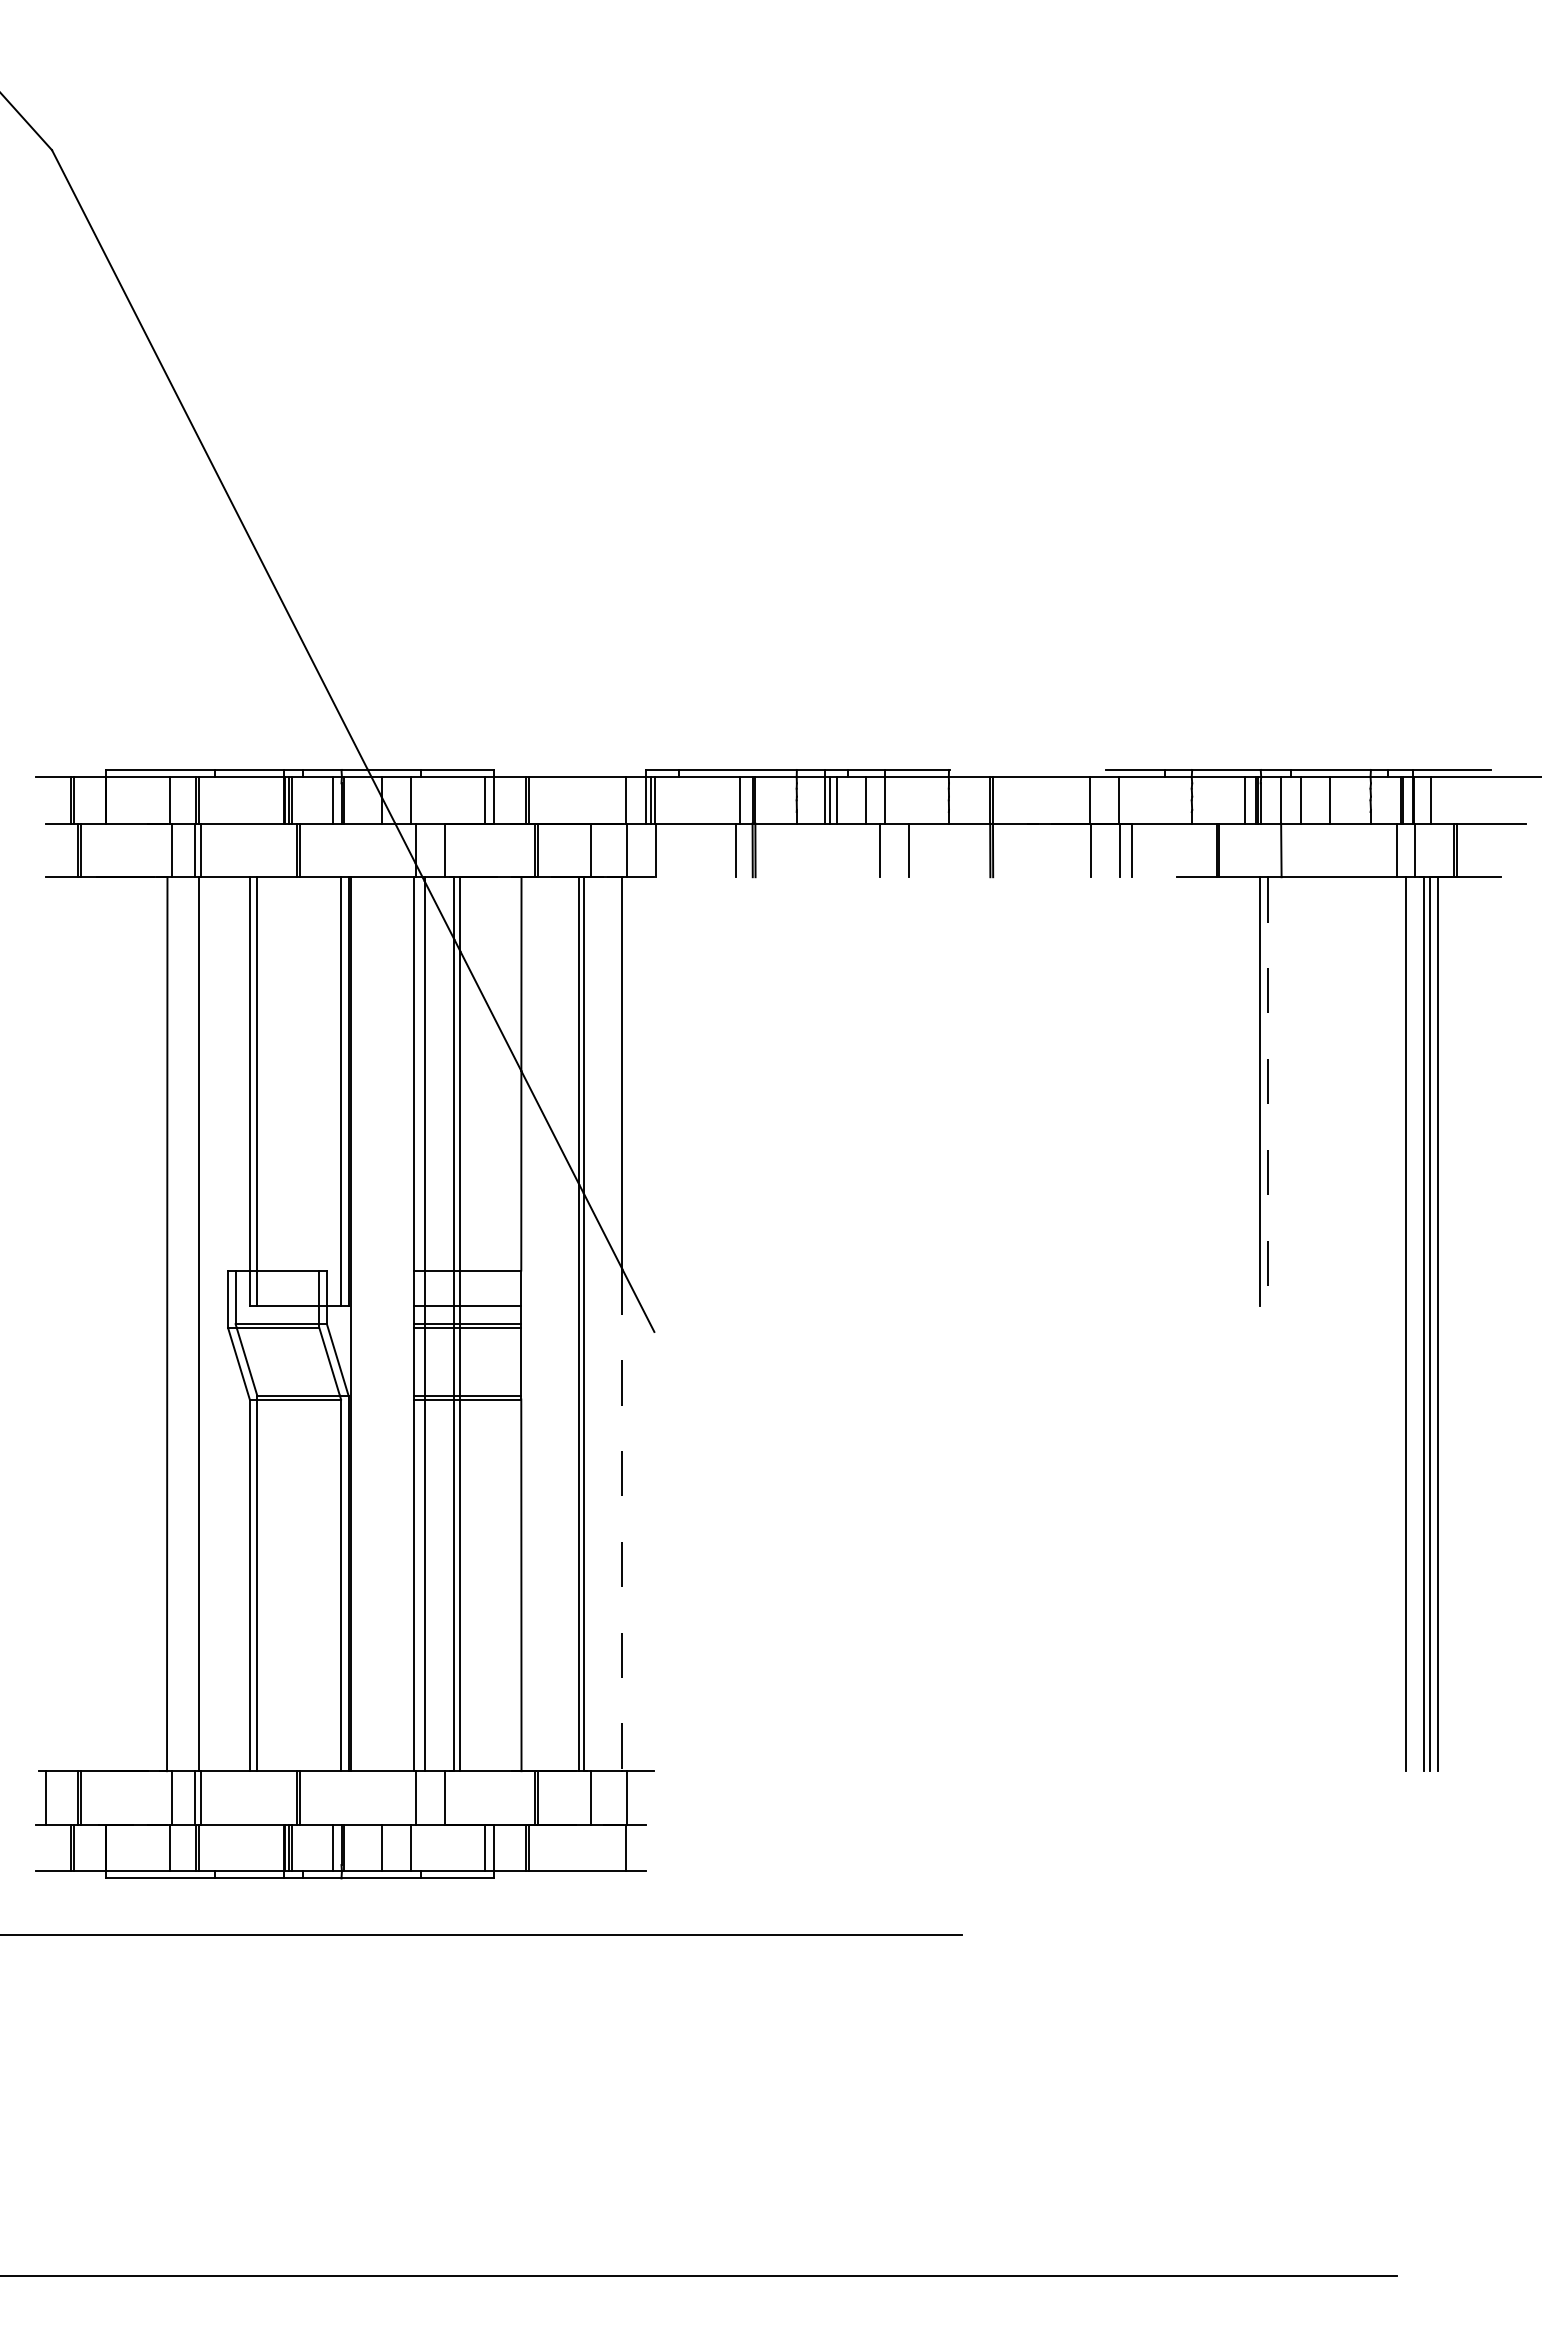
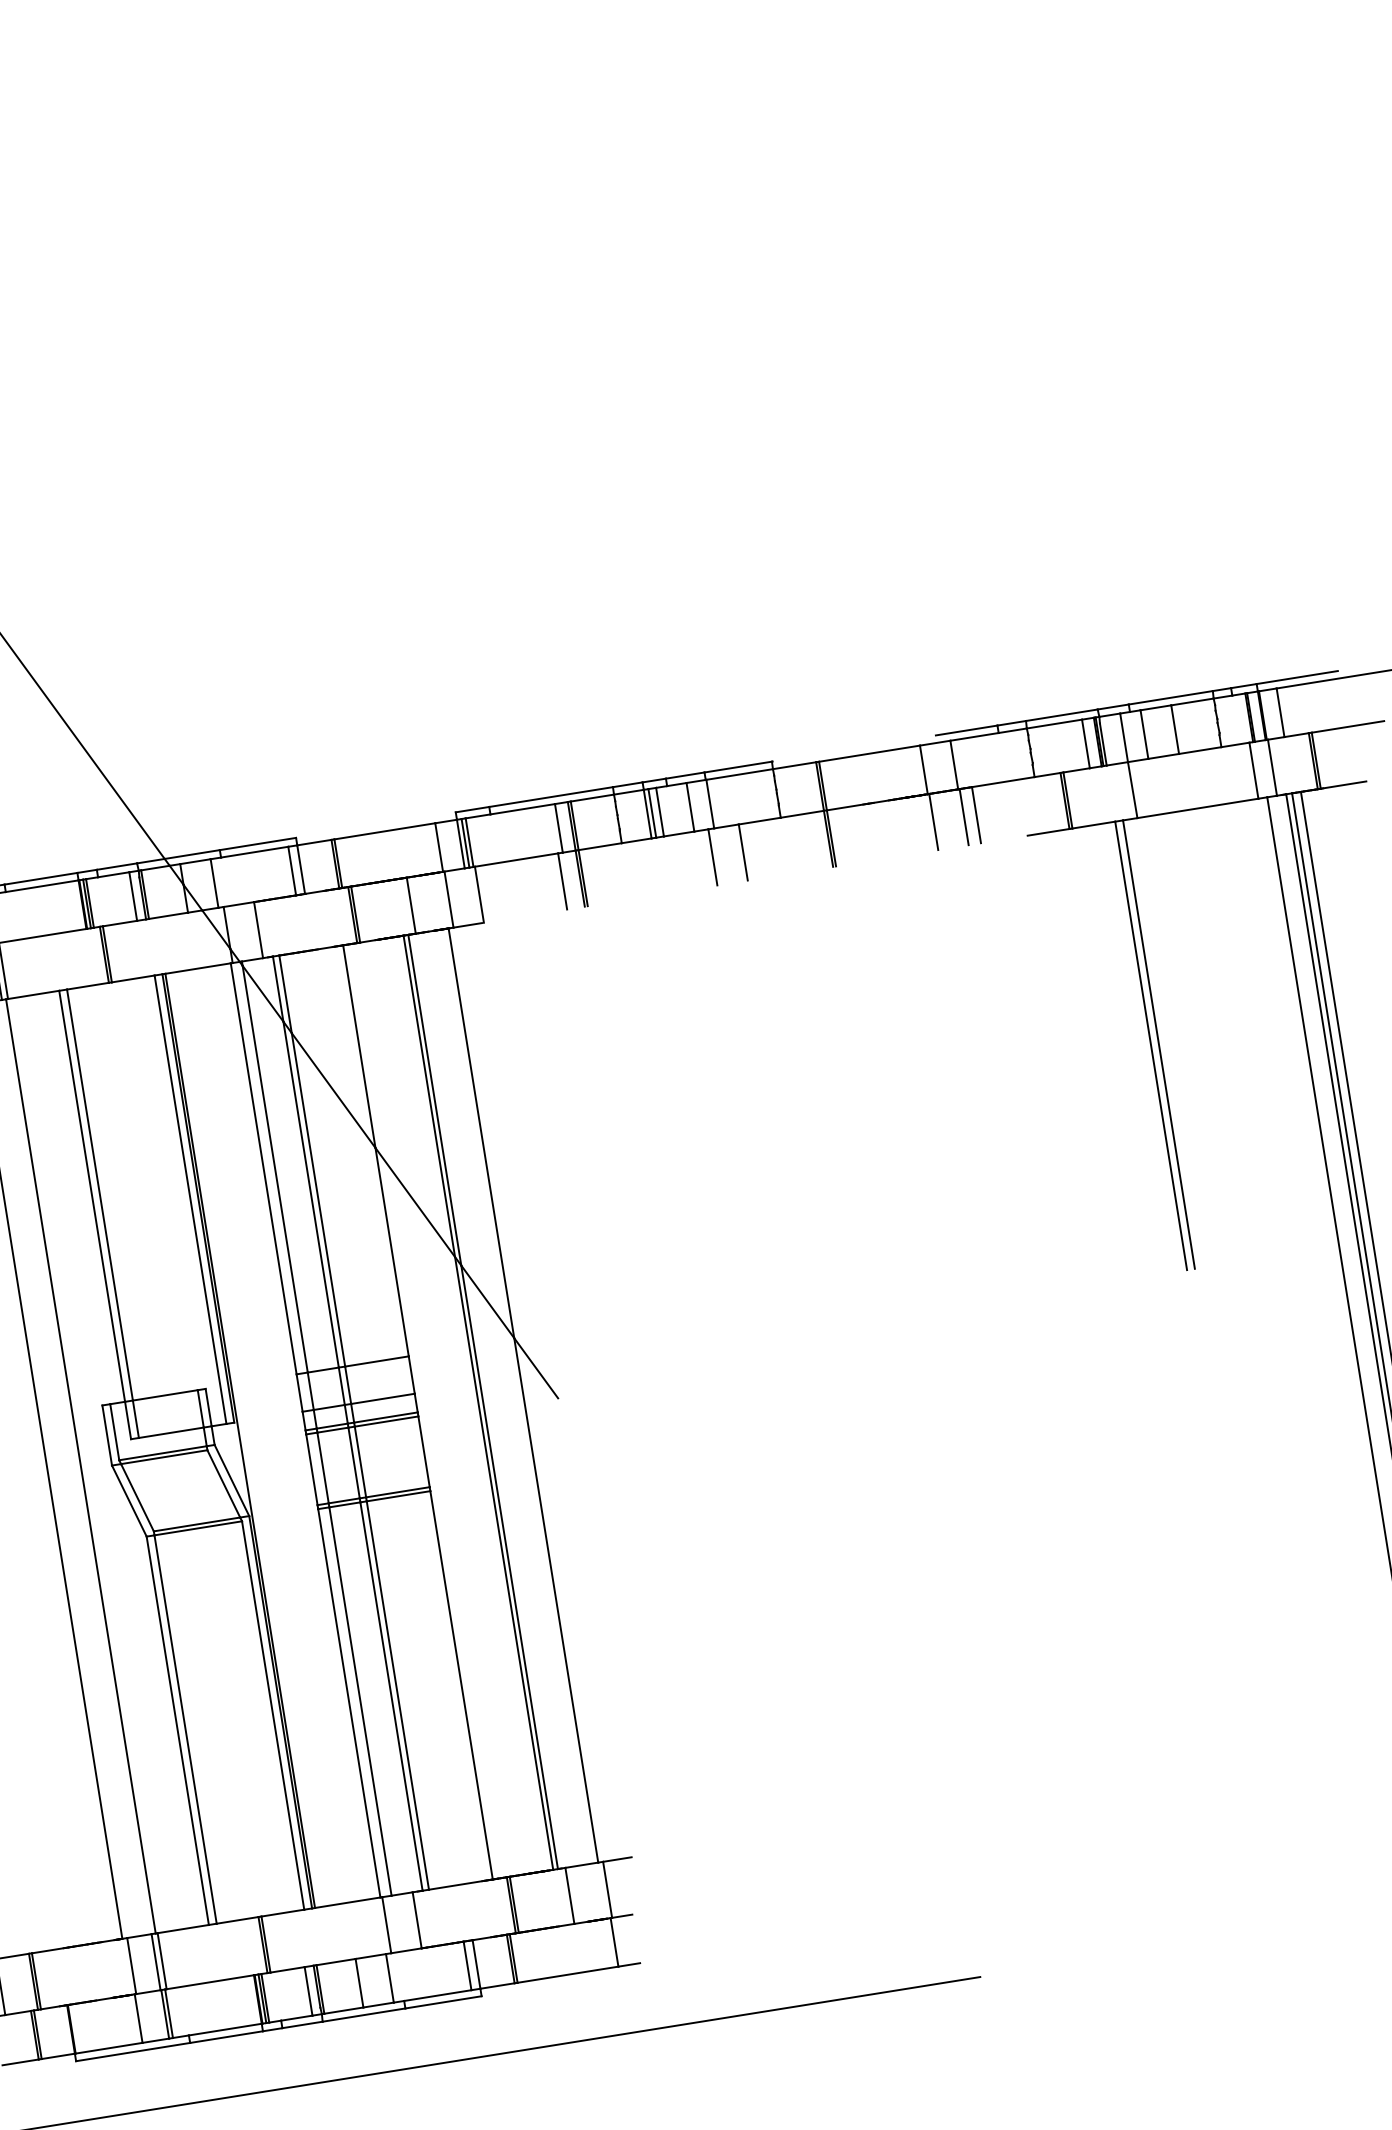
line: (1267, 1091) -> (1158, 1044), dashed -> solid
line: (622, 1520) -> (556, 1600), dashed -> solid

